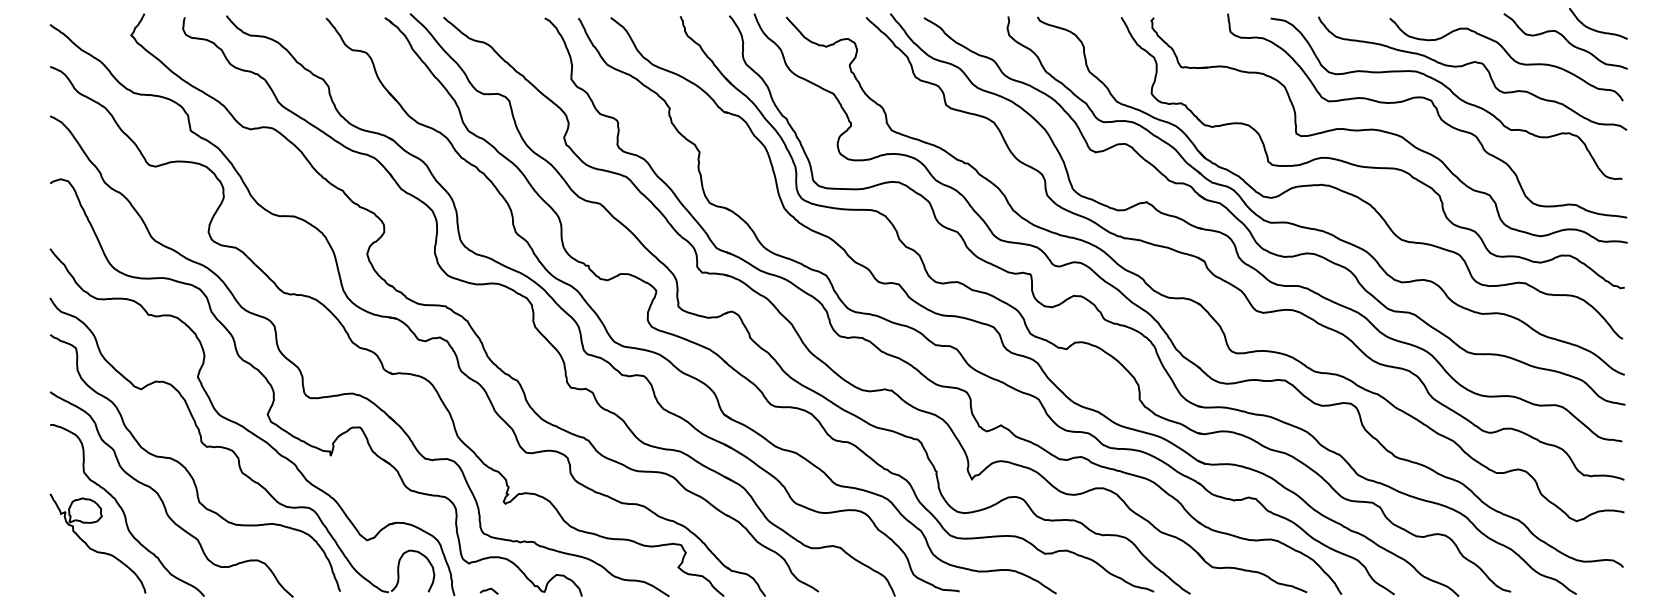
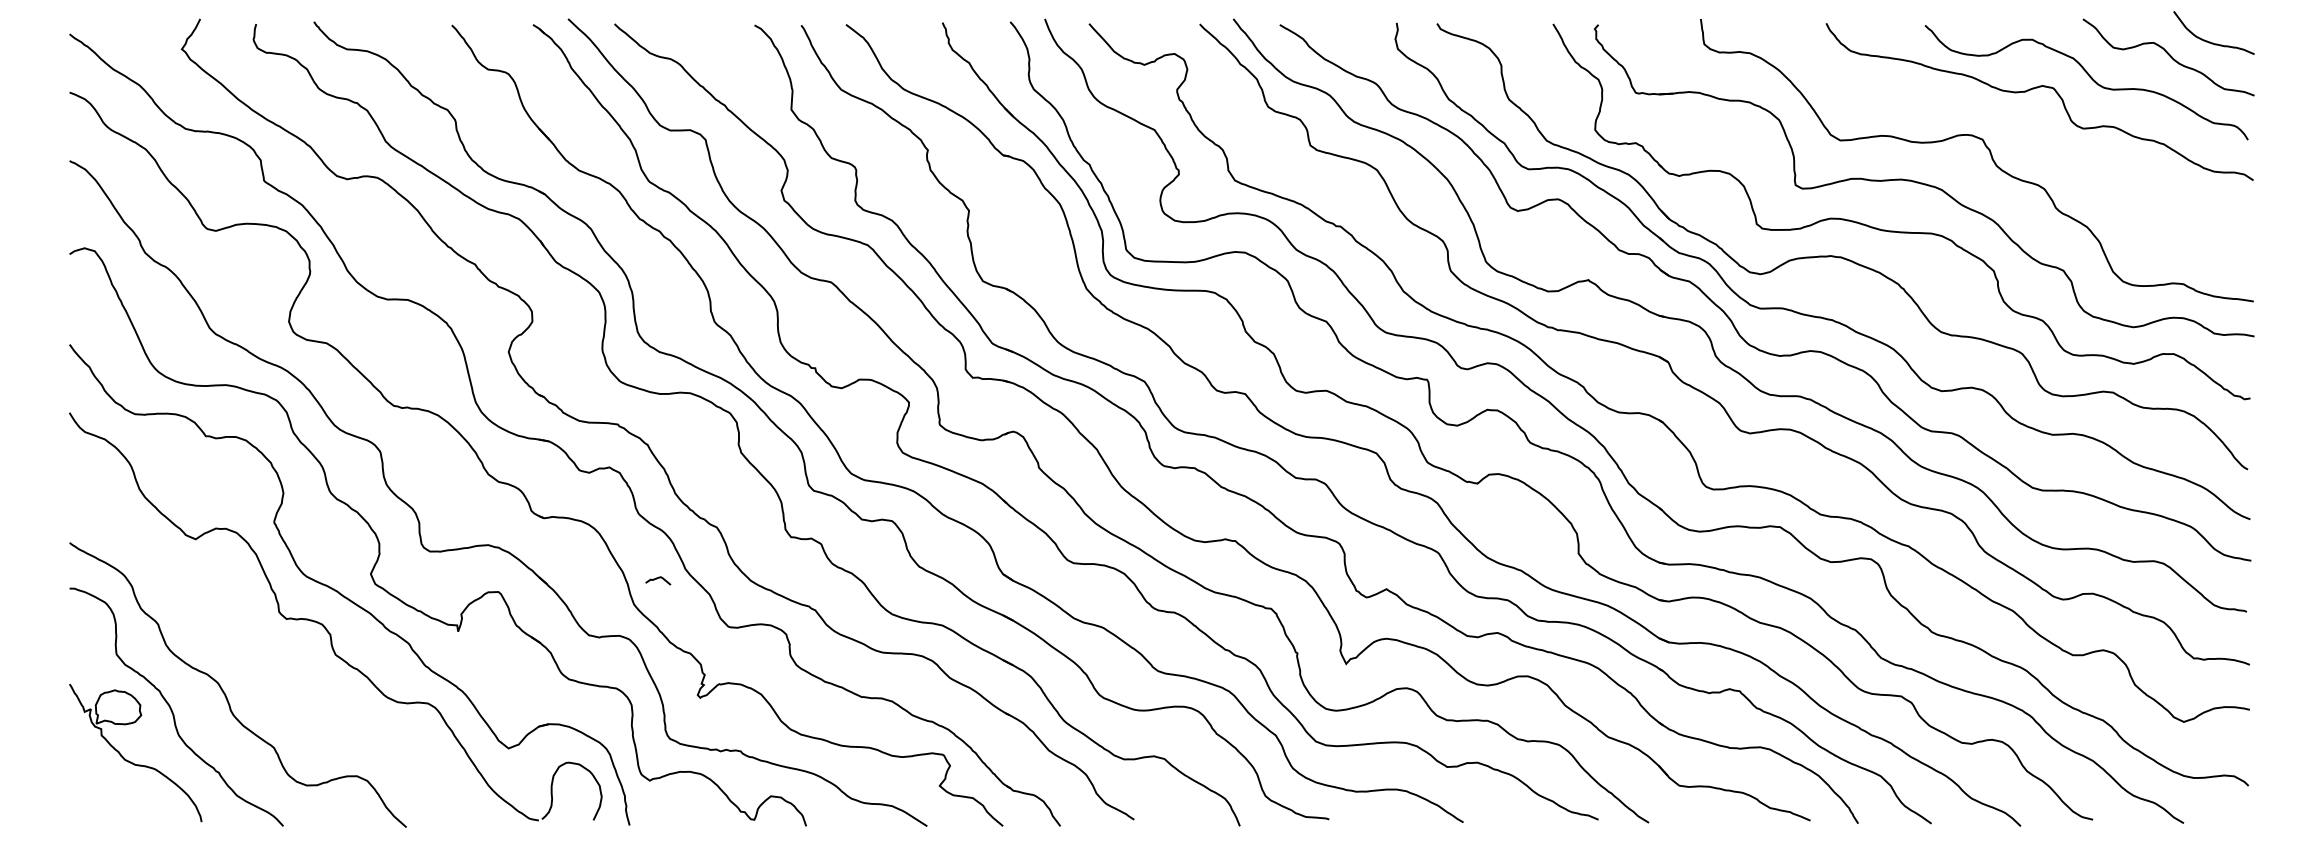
curve: (1451, 92) -> (2010, 128), removed
curve: (185, 466) -> (257, 646), removed
curve: (488, 590) -> (657, 579), moved

